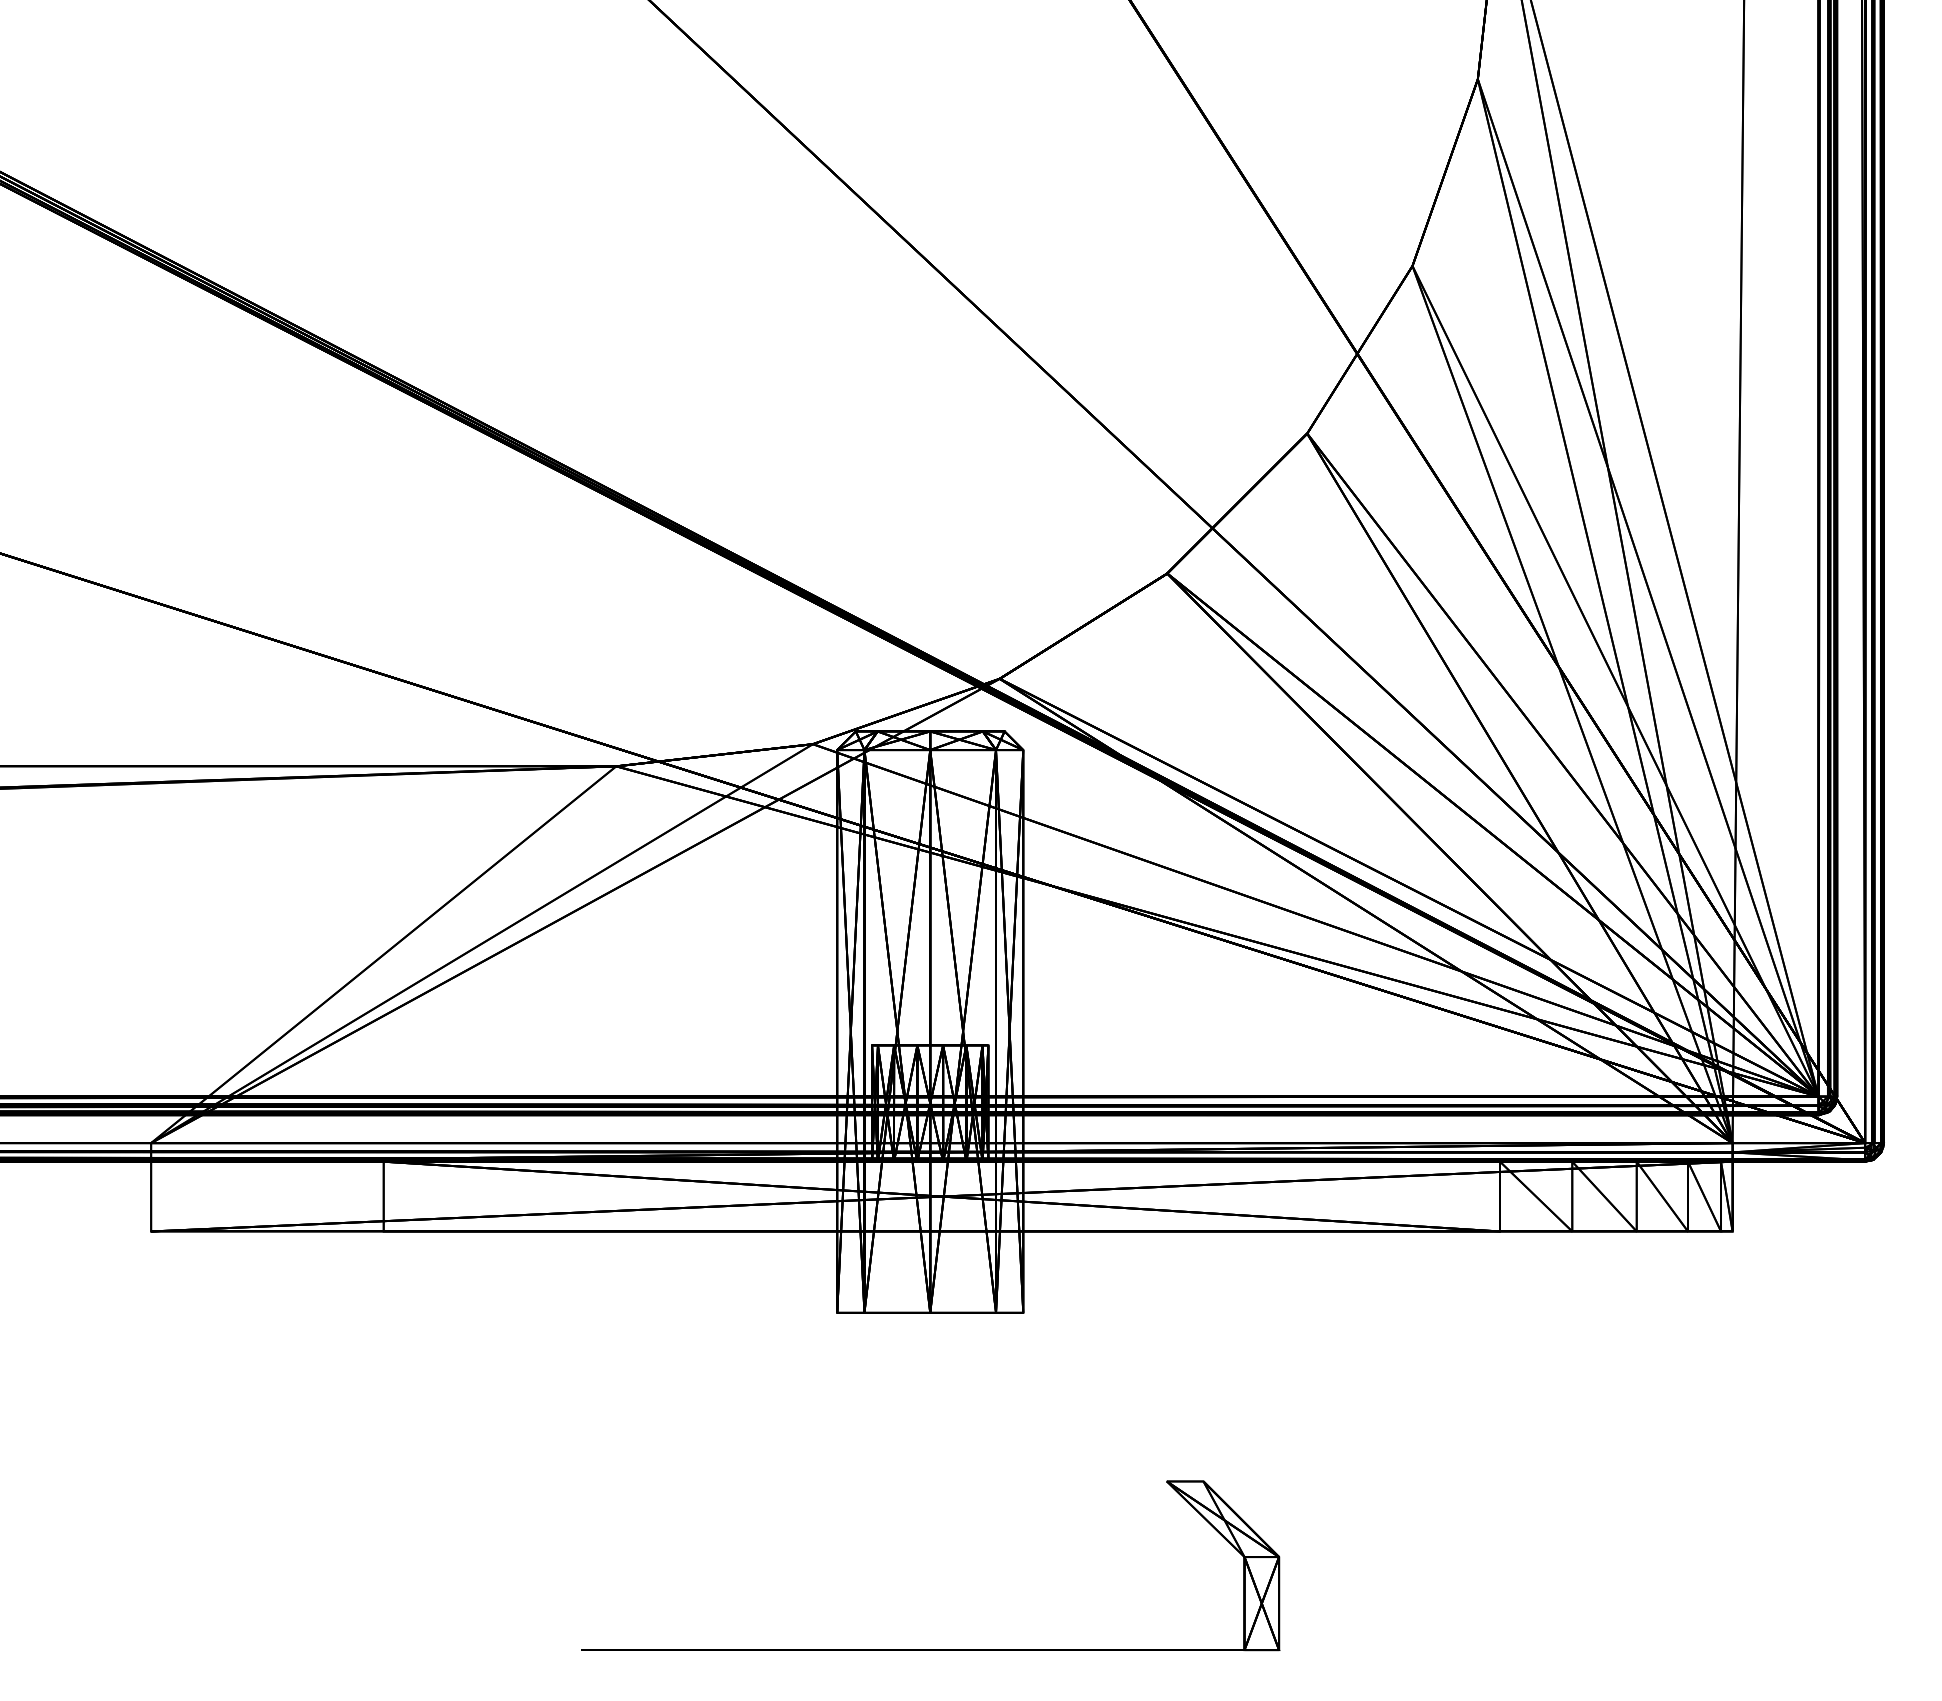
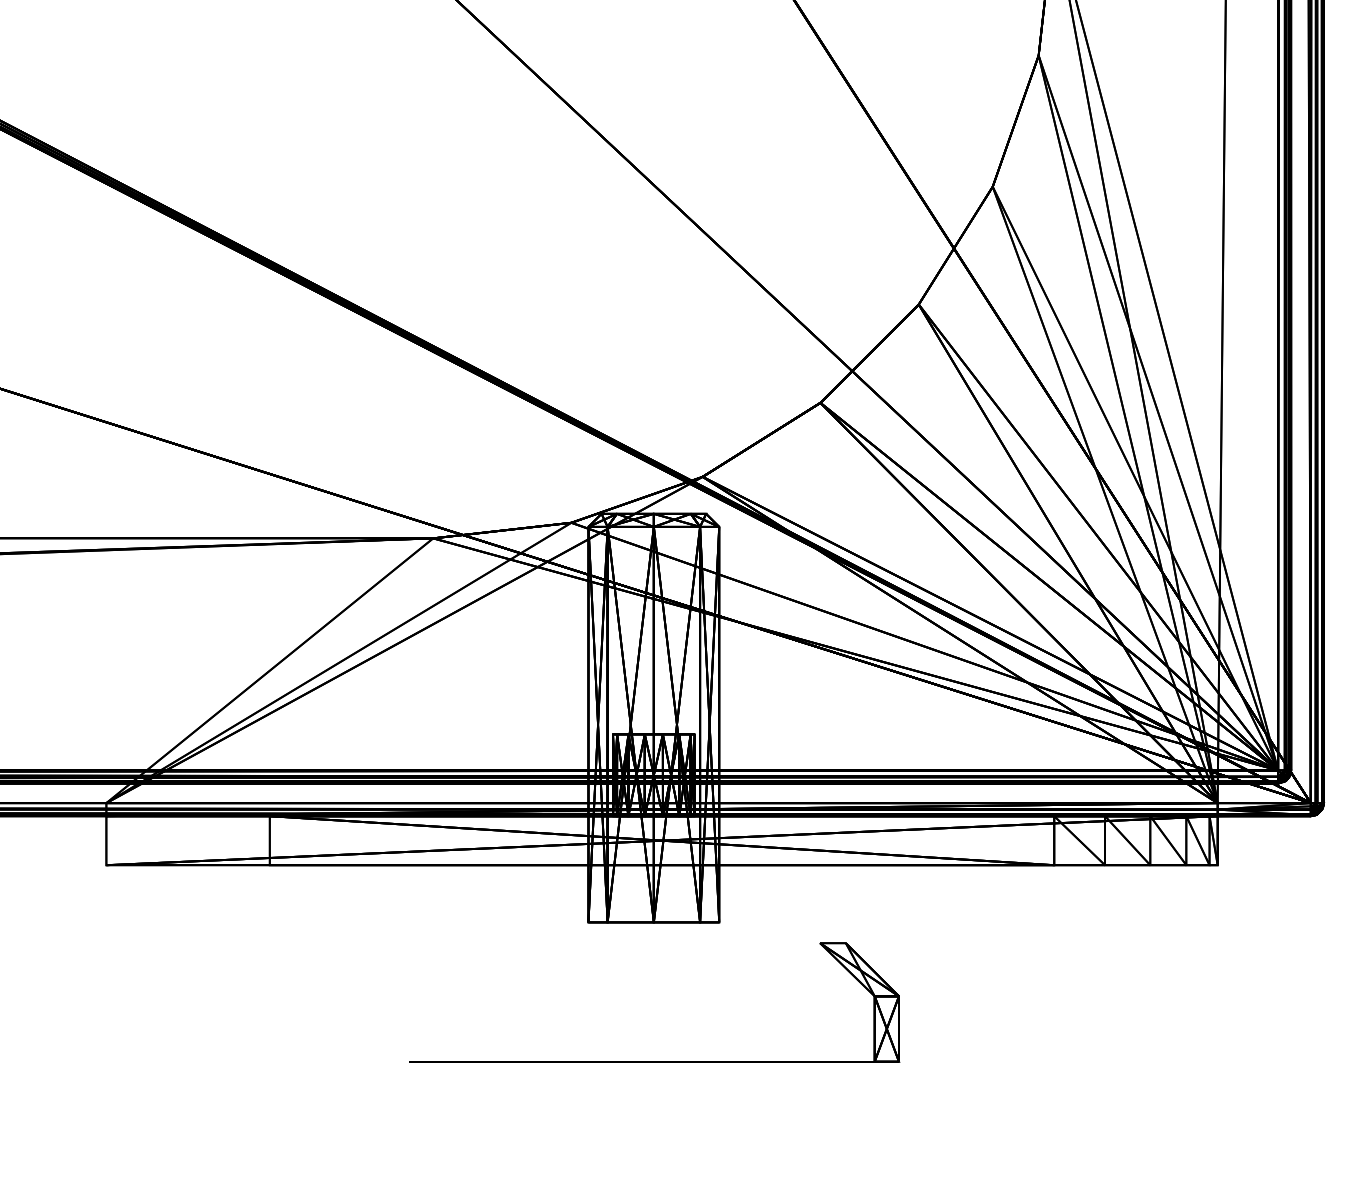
part: (930, 1649) -> (654, 1061), moved

